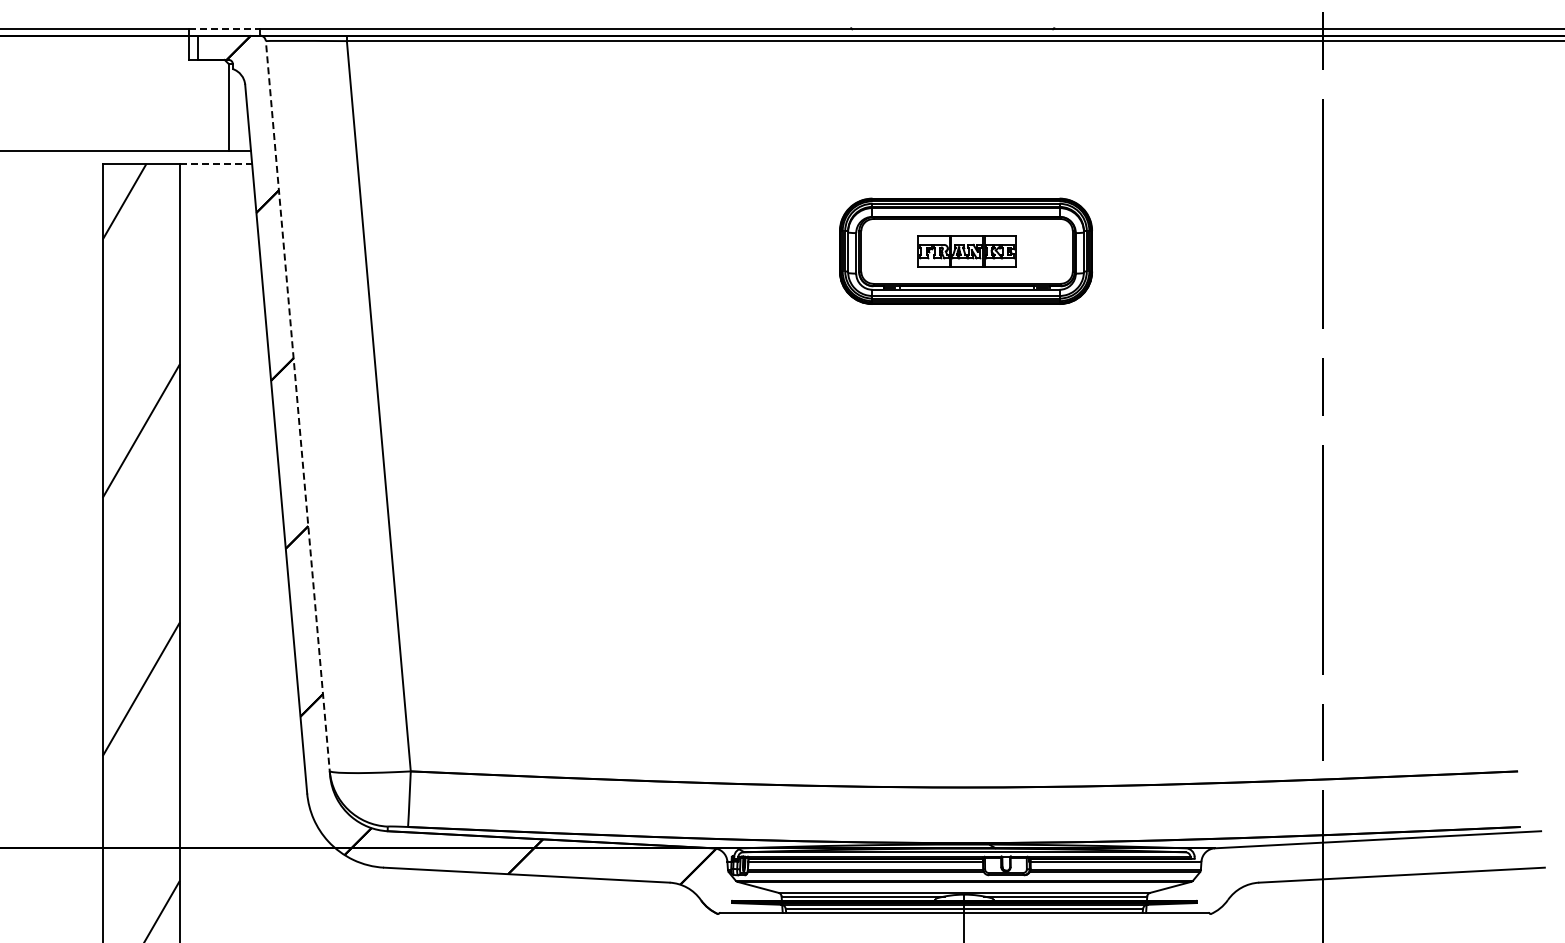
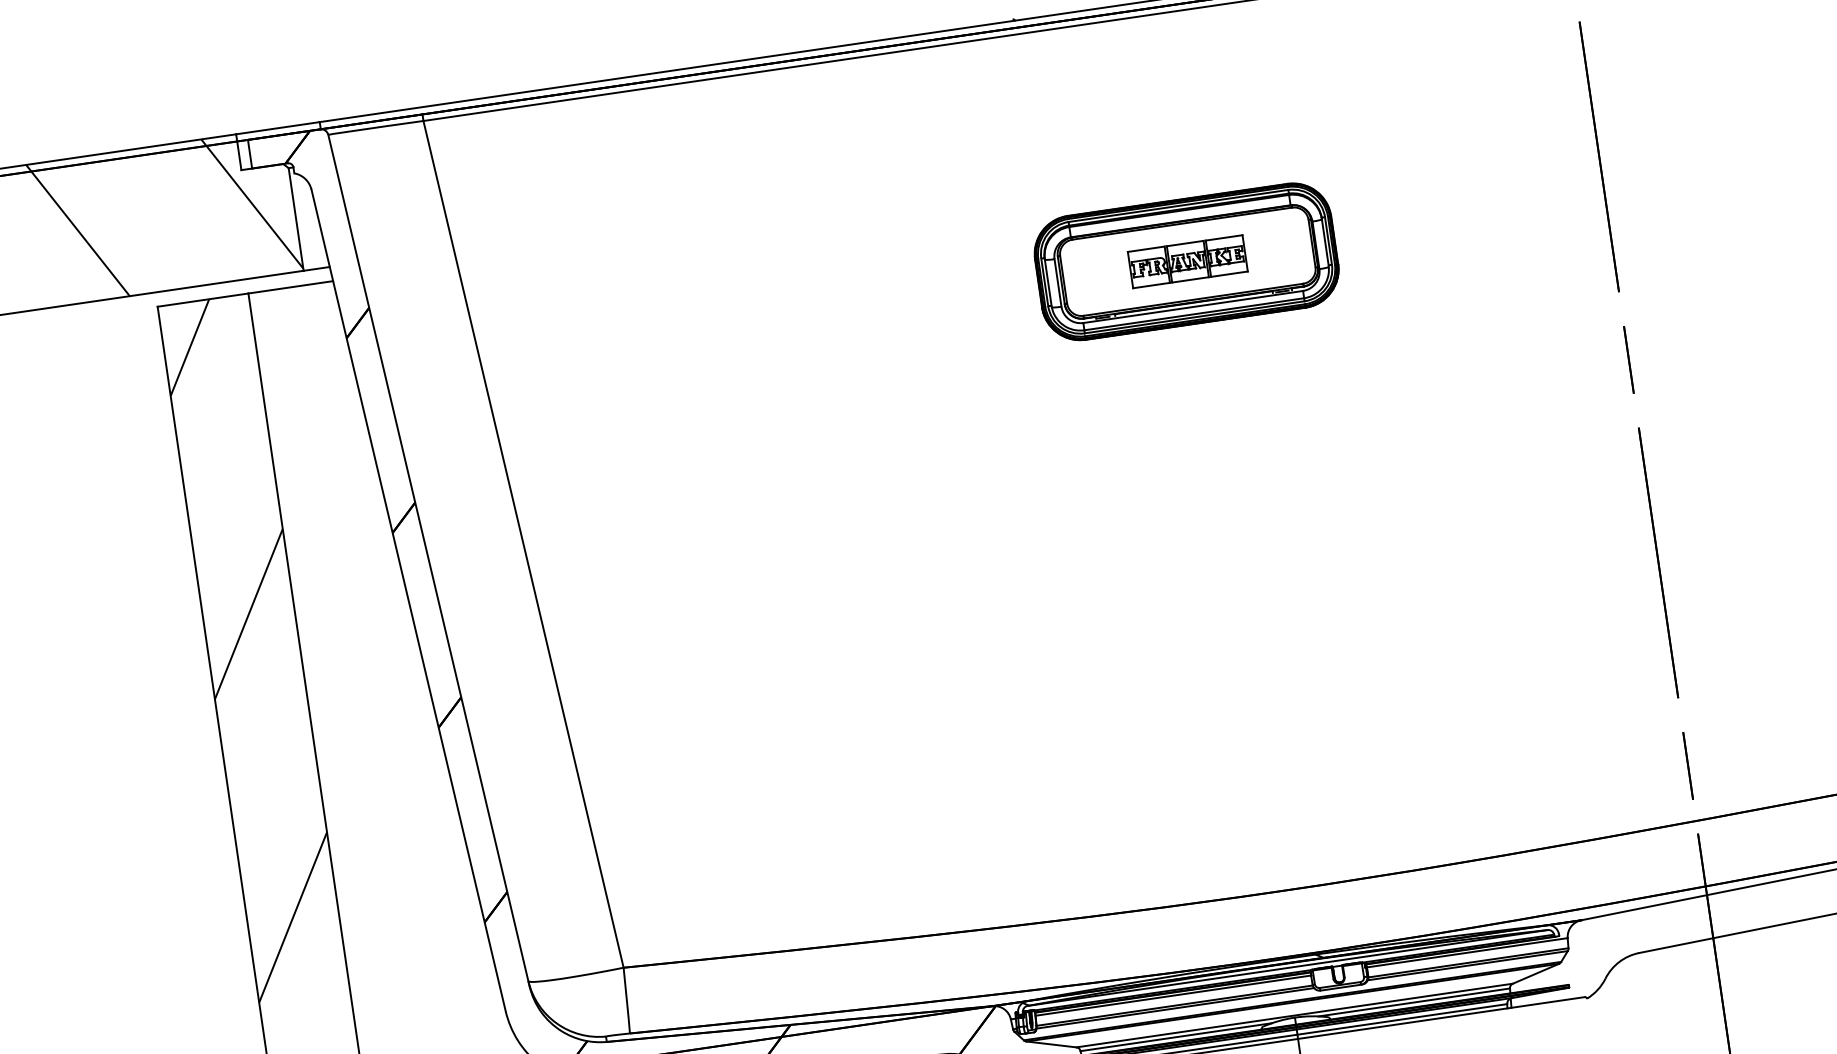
line: (224, 29) -> (277, 128), dashed -> solid
hatch: (119, 90) -> (164, 217), added
line: (216, 163) -> (291, 287), dashed -> solid
line: (298, 408) -> (429, 560), dashed -> solid

